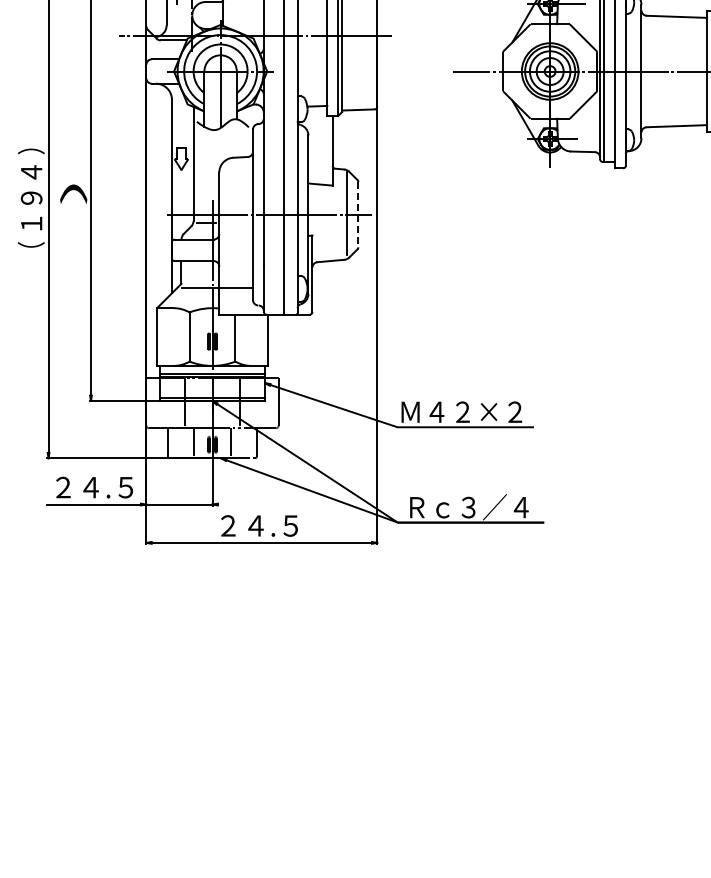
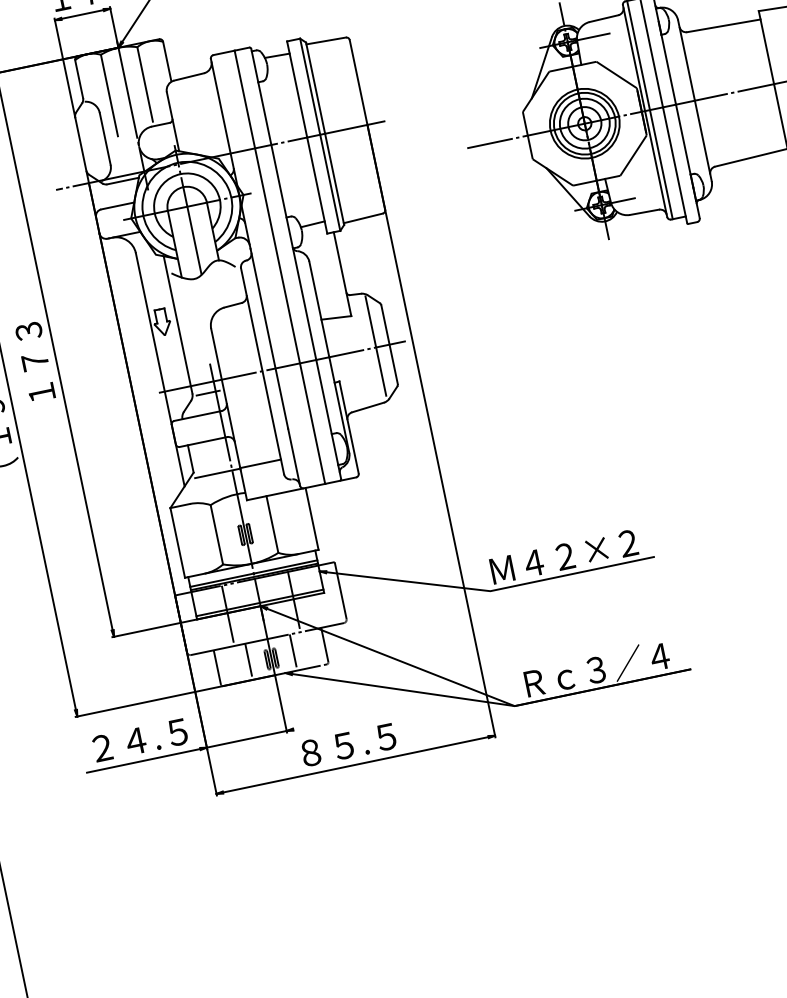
text: (73, 170) -> (34, 363), ） -> １７３
line: (358, 214) -> (389, 344), dashed -> solid
text: (242, 525) -> (328, 748), ２４.５ -> ８５.５

